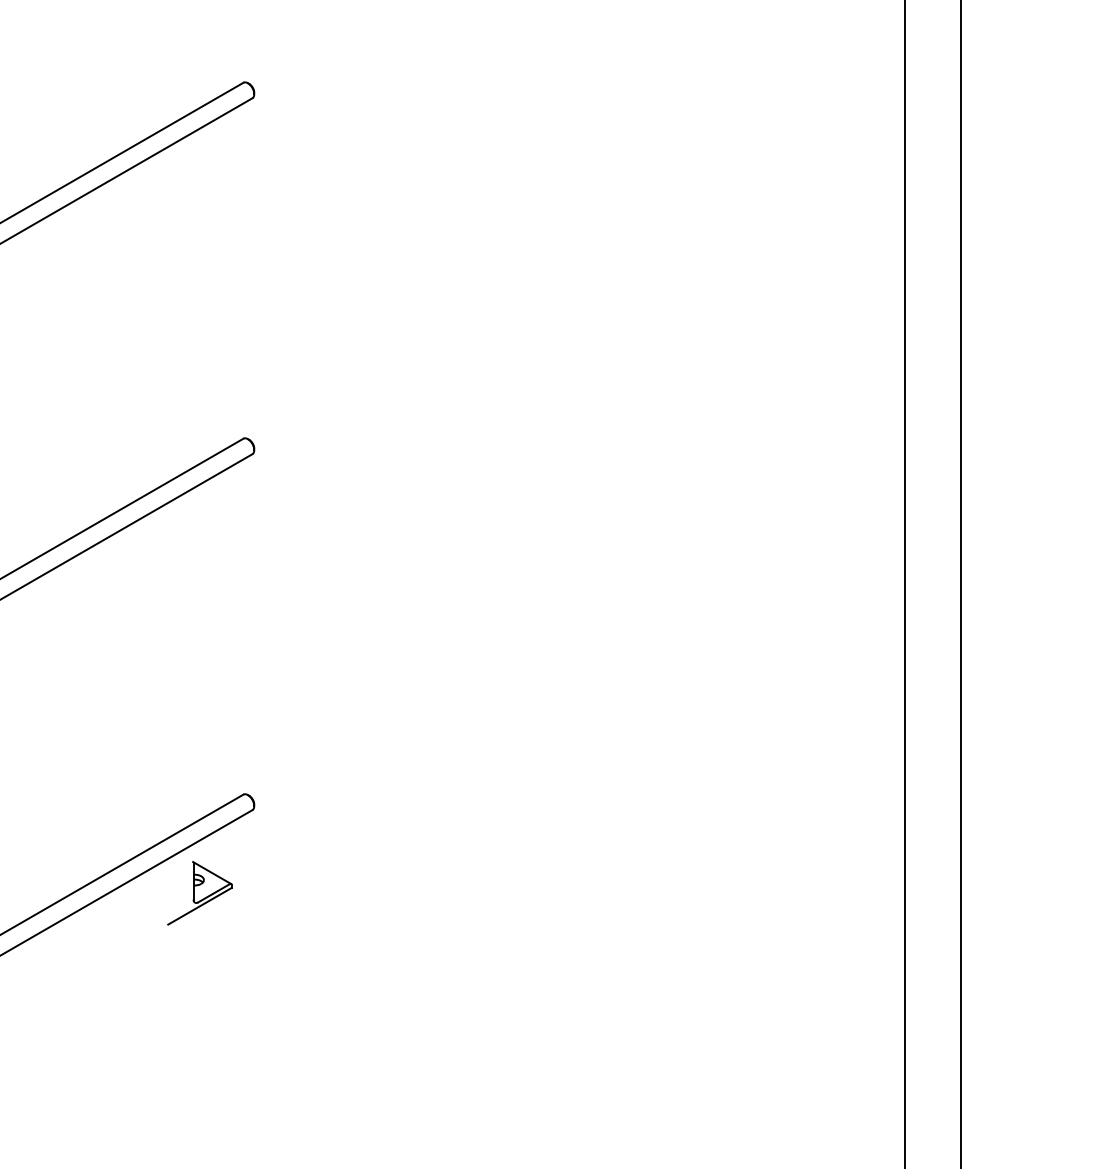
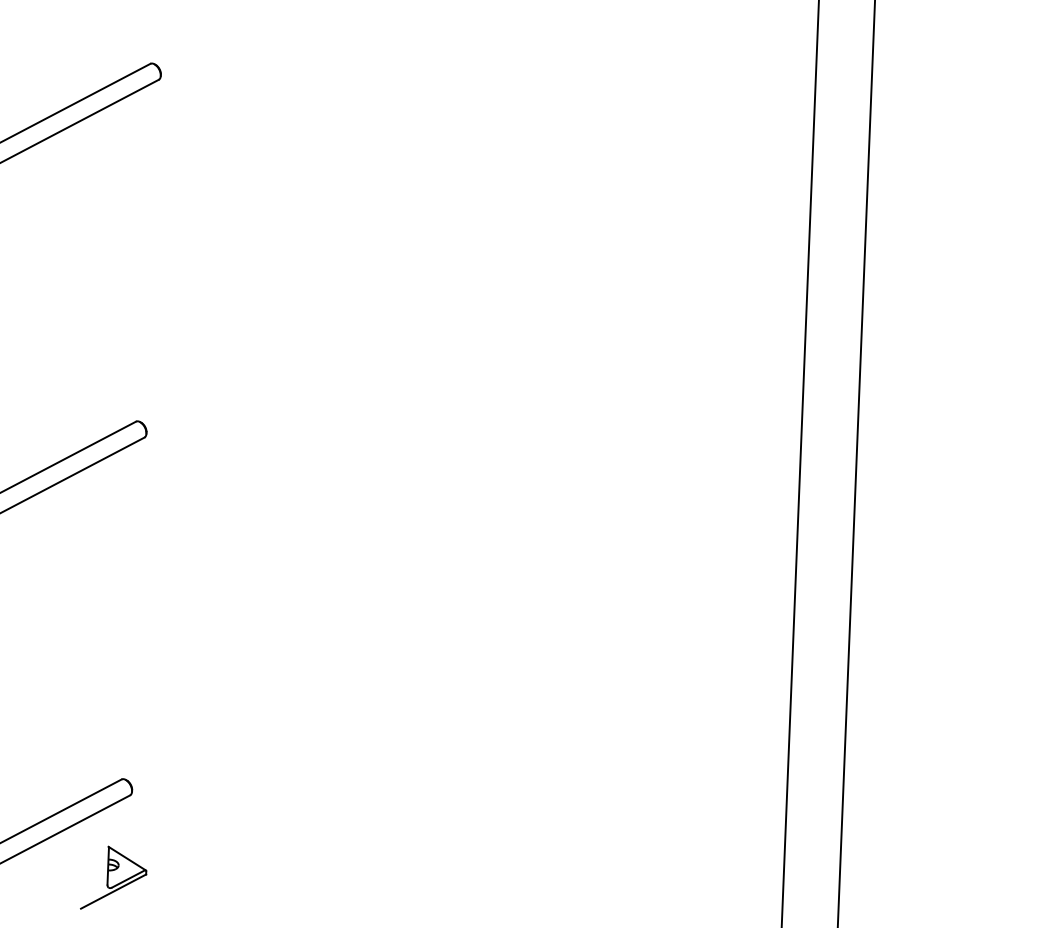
part: (199, 893) -> (113, 878), moved

